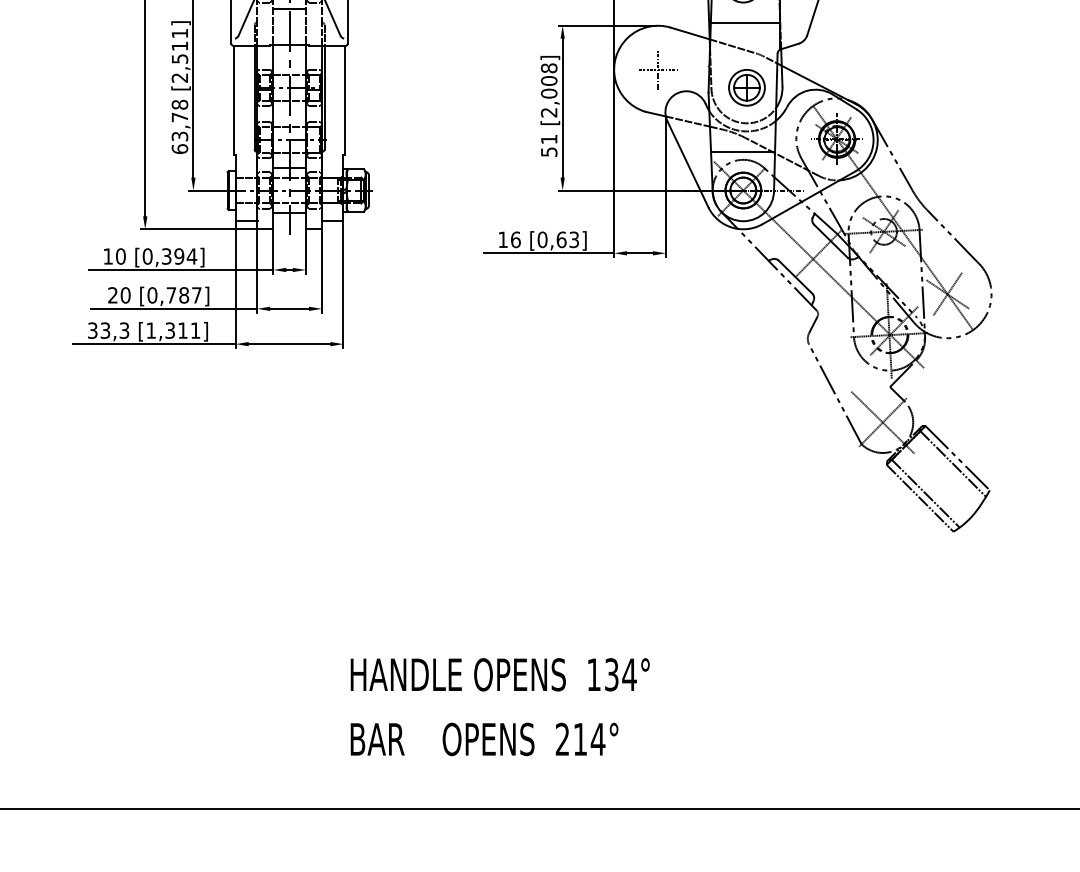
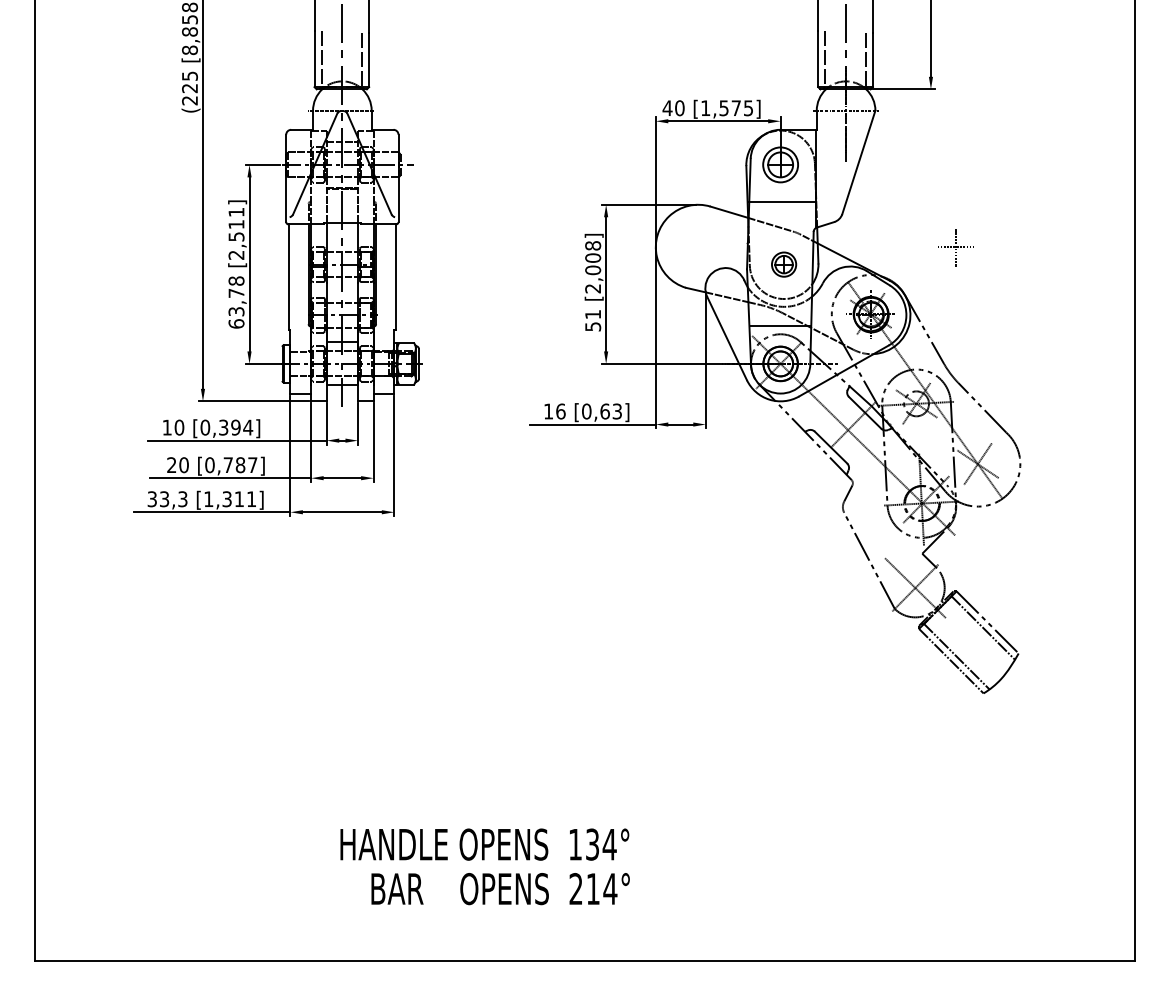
part: (657, 69) -> (955, 247), moved
part: (746, 87) -> (783, 264), size x0.7
text: (499, 674) -> (484, 844), moved
text: (484, 739) -> (500, 889), moved

